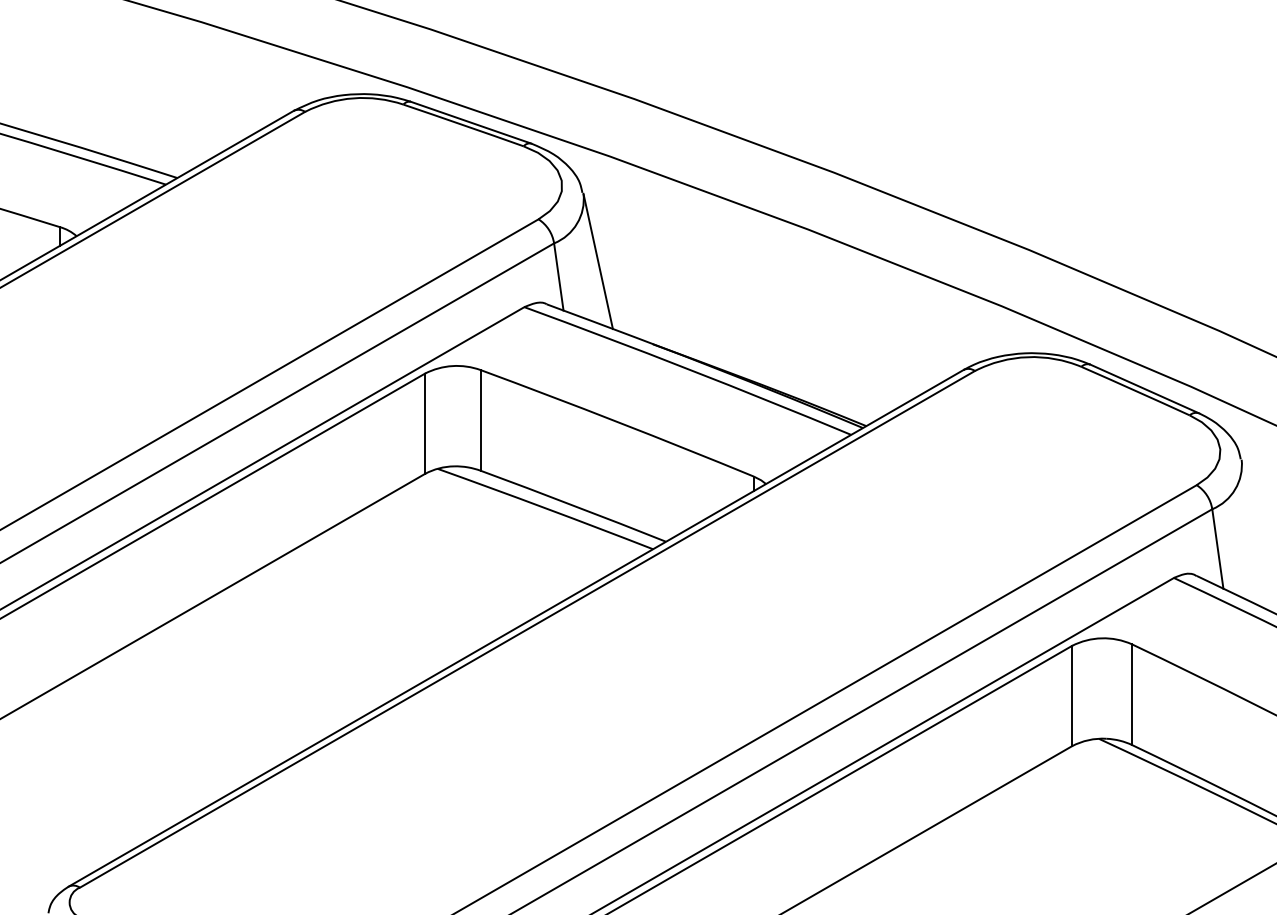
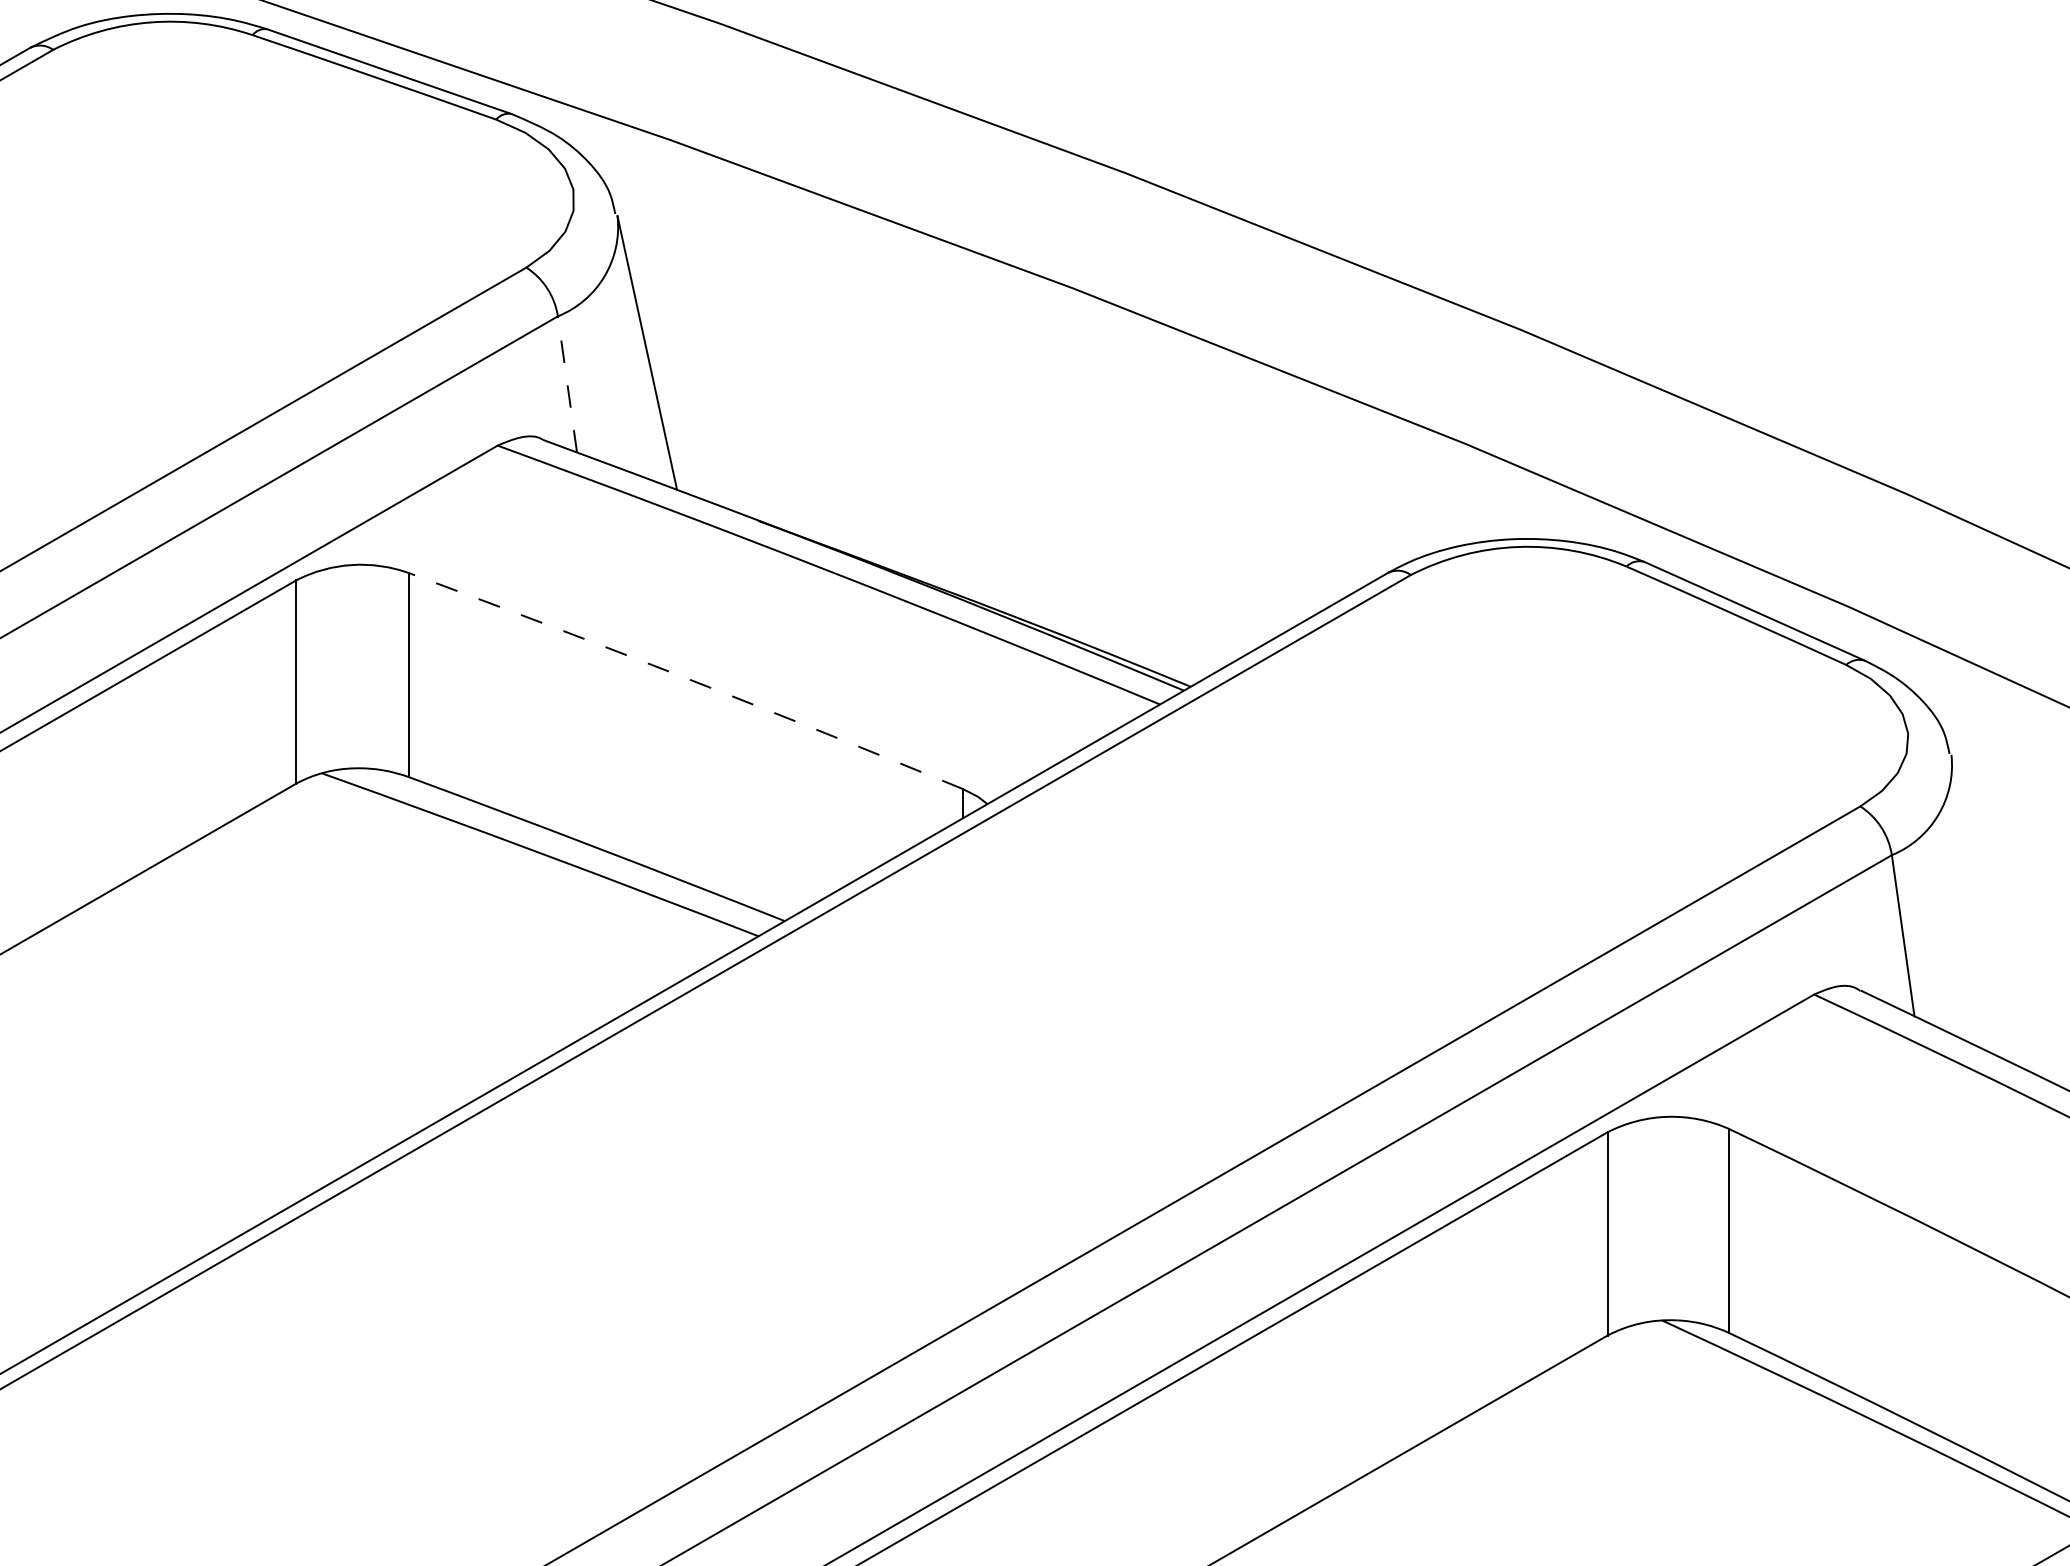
line: (558, 276) -> (566, 383), solid -> dashed
arc: (617, 422) -> (686, 679), solid -> dashed

